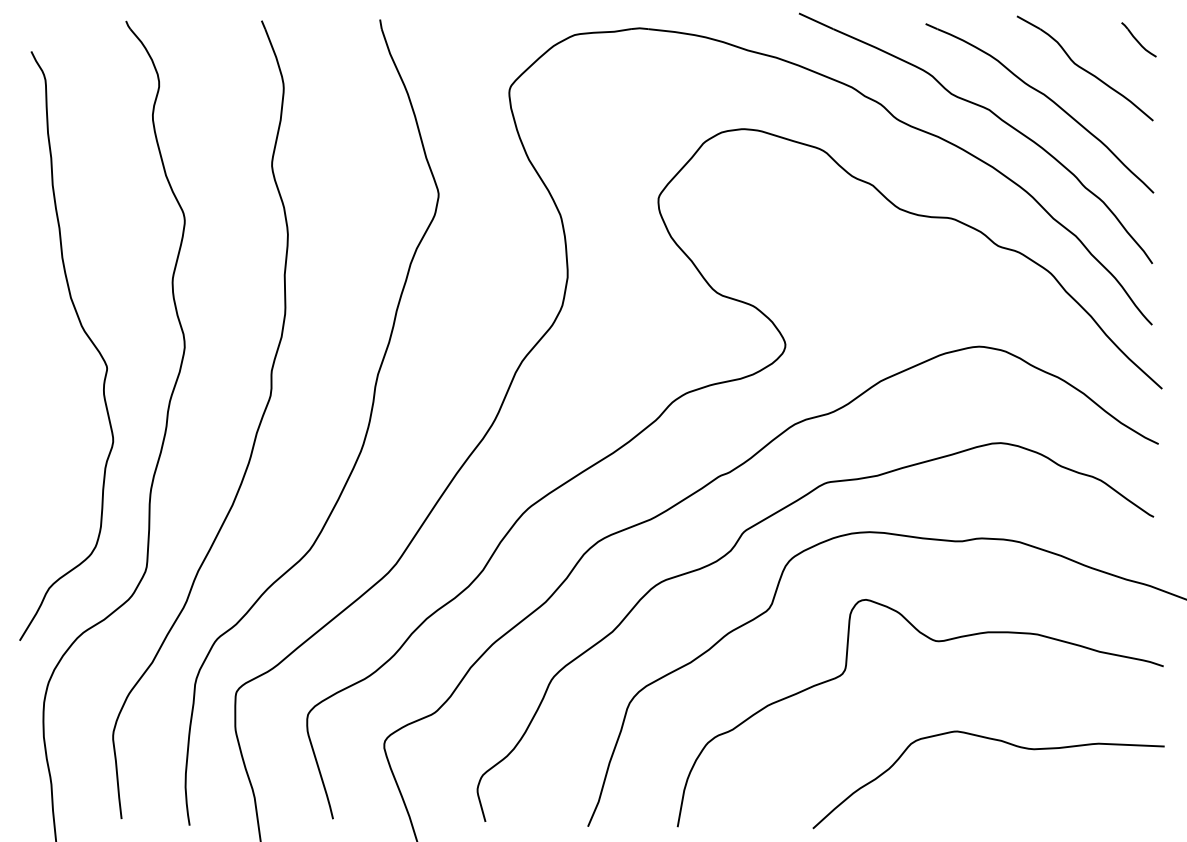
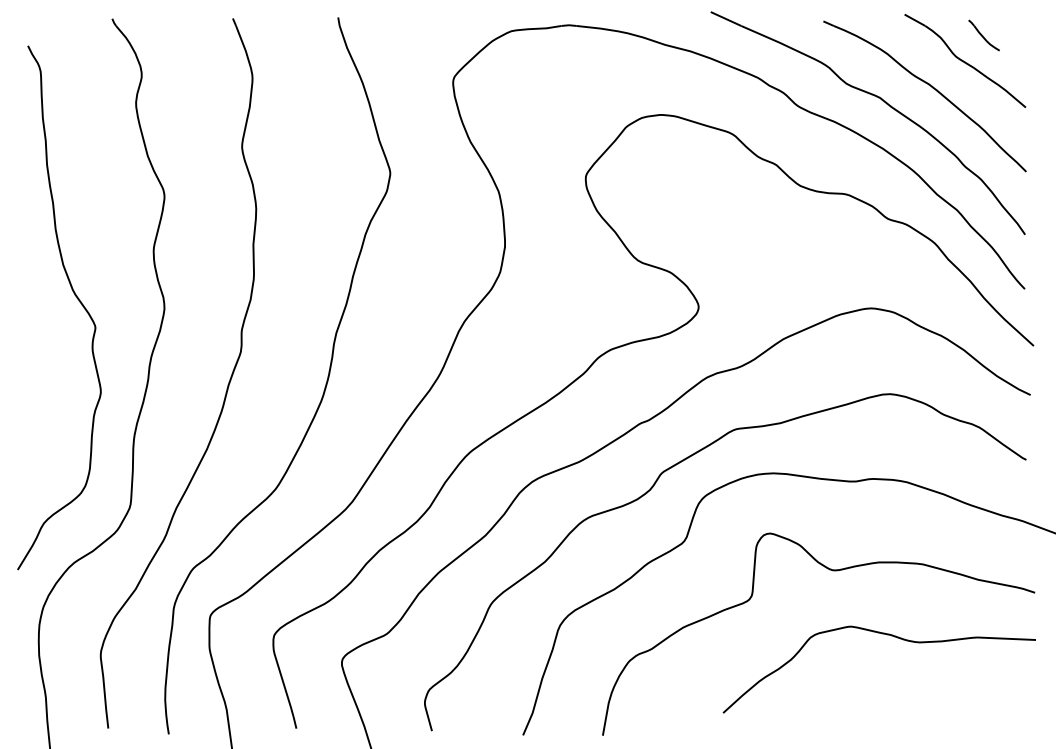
part: (1138, 39) -> (983, 35), moved
curve: (997, 741) -> (887, 635), moved

